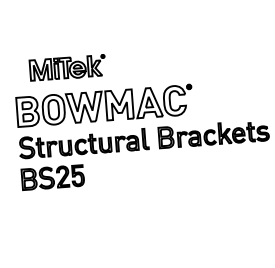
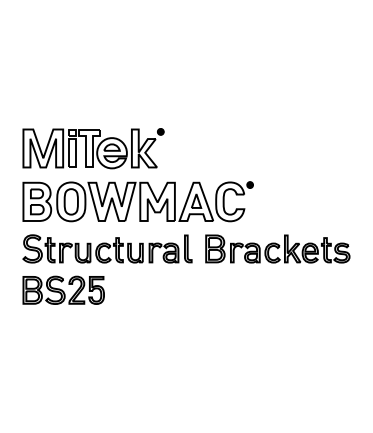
part: (67, 67) -> (93, 148), size x1.43

